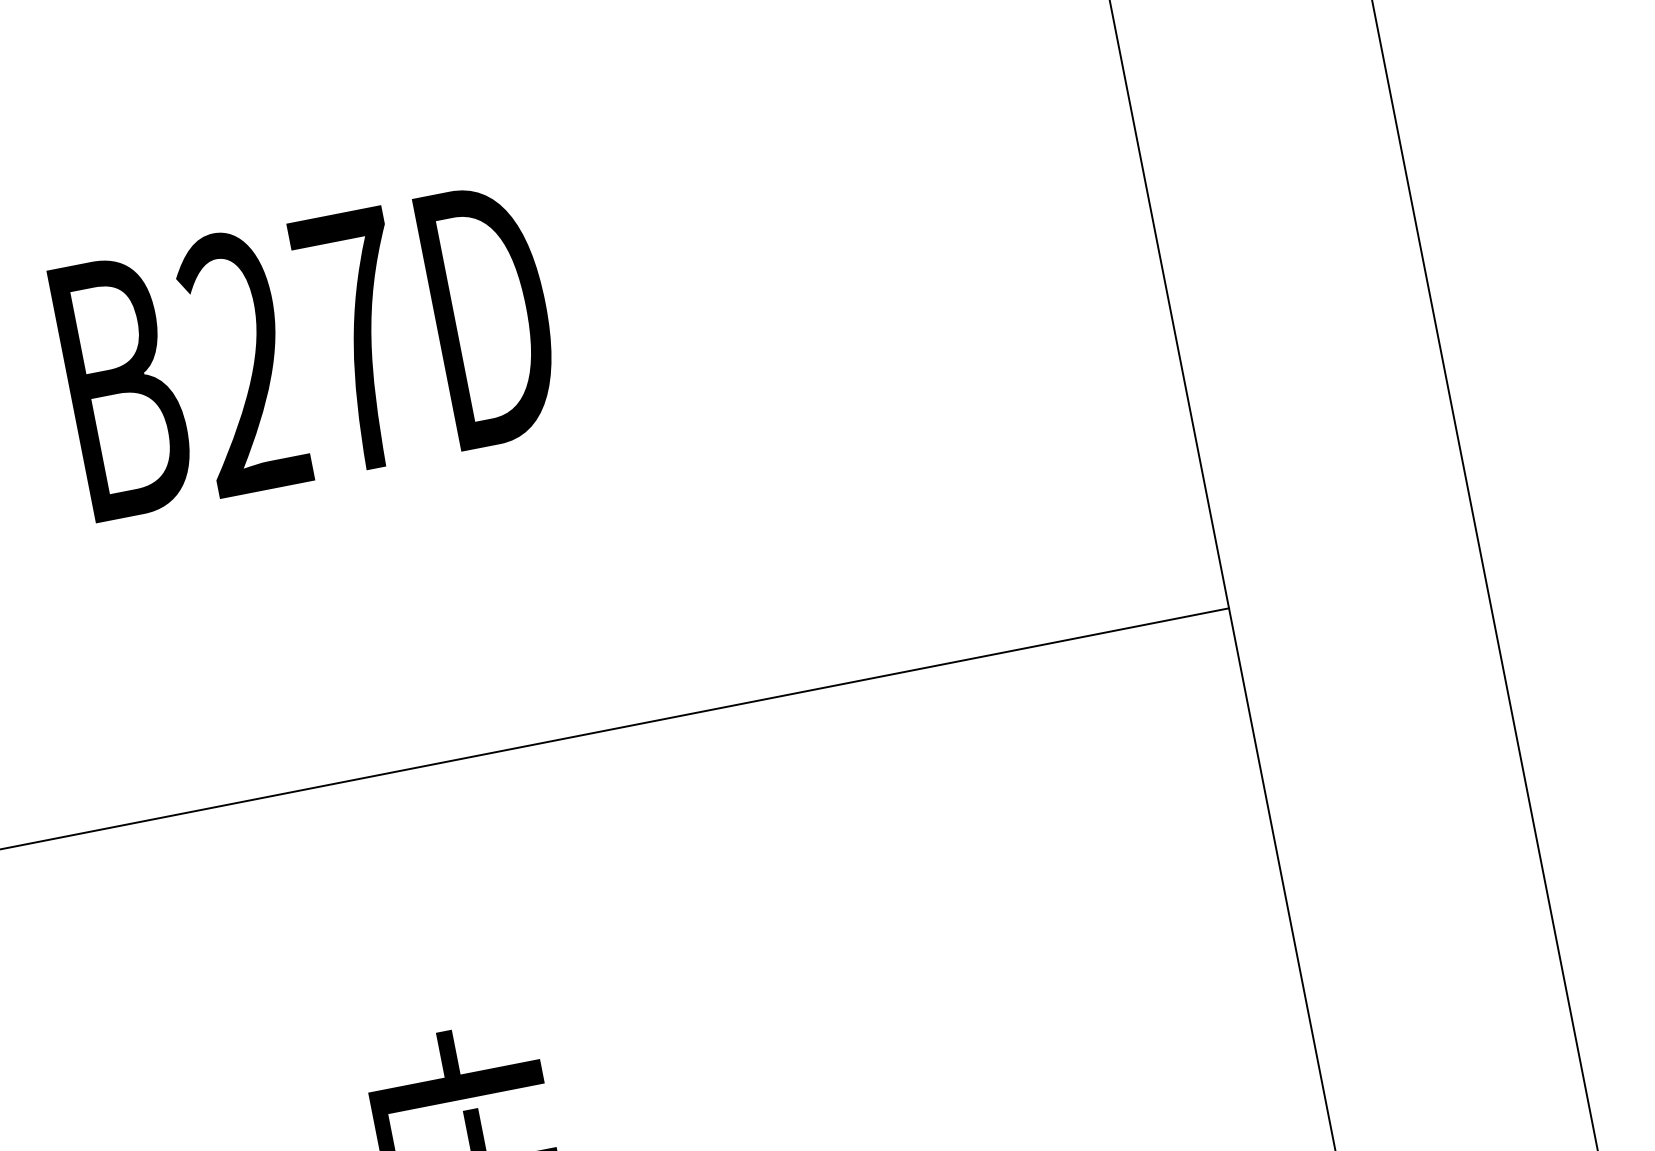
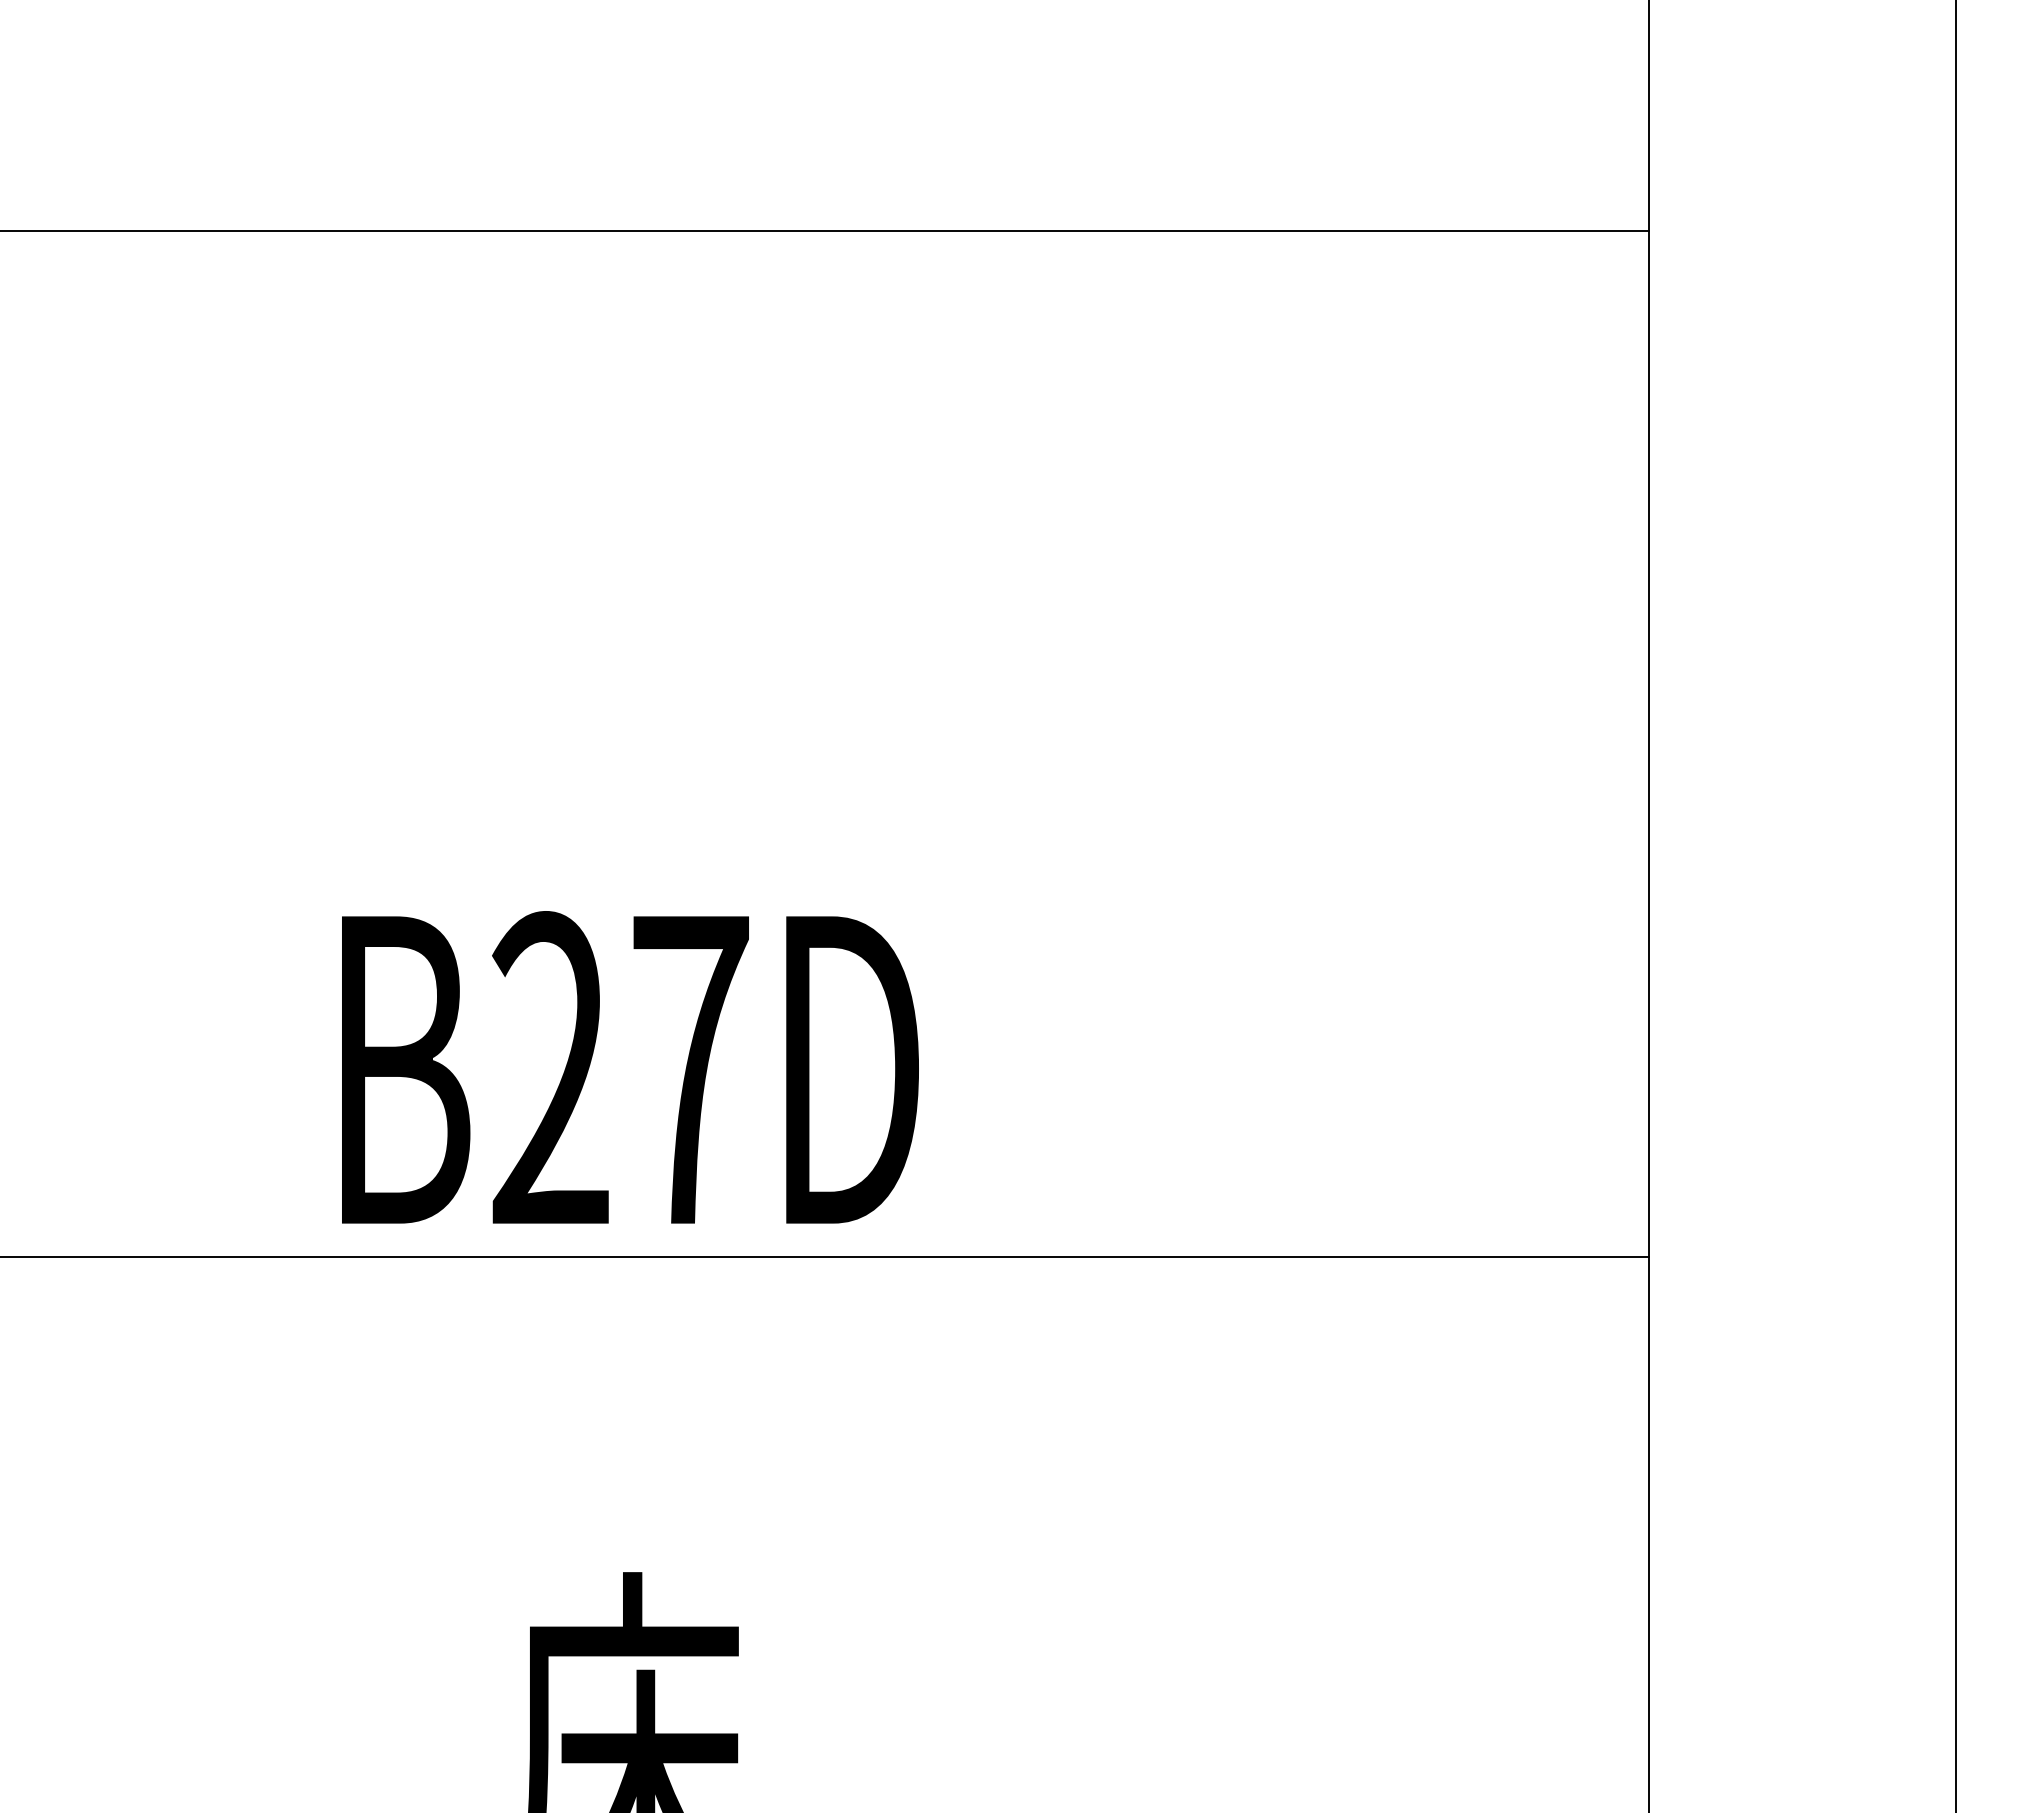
text: (308, 348) -> (630, 1067), moved

